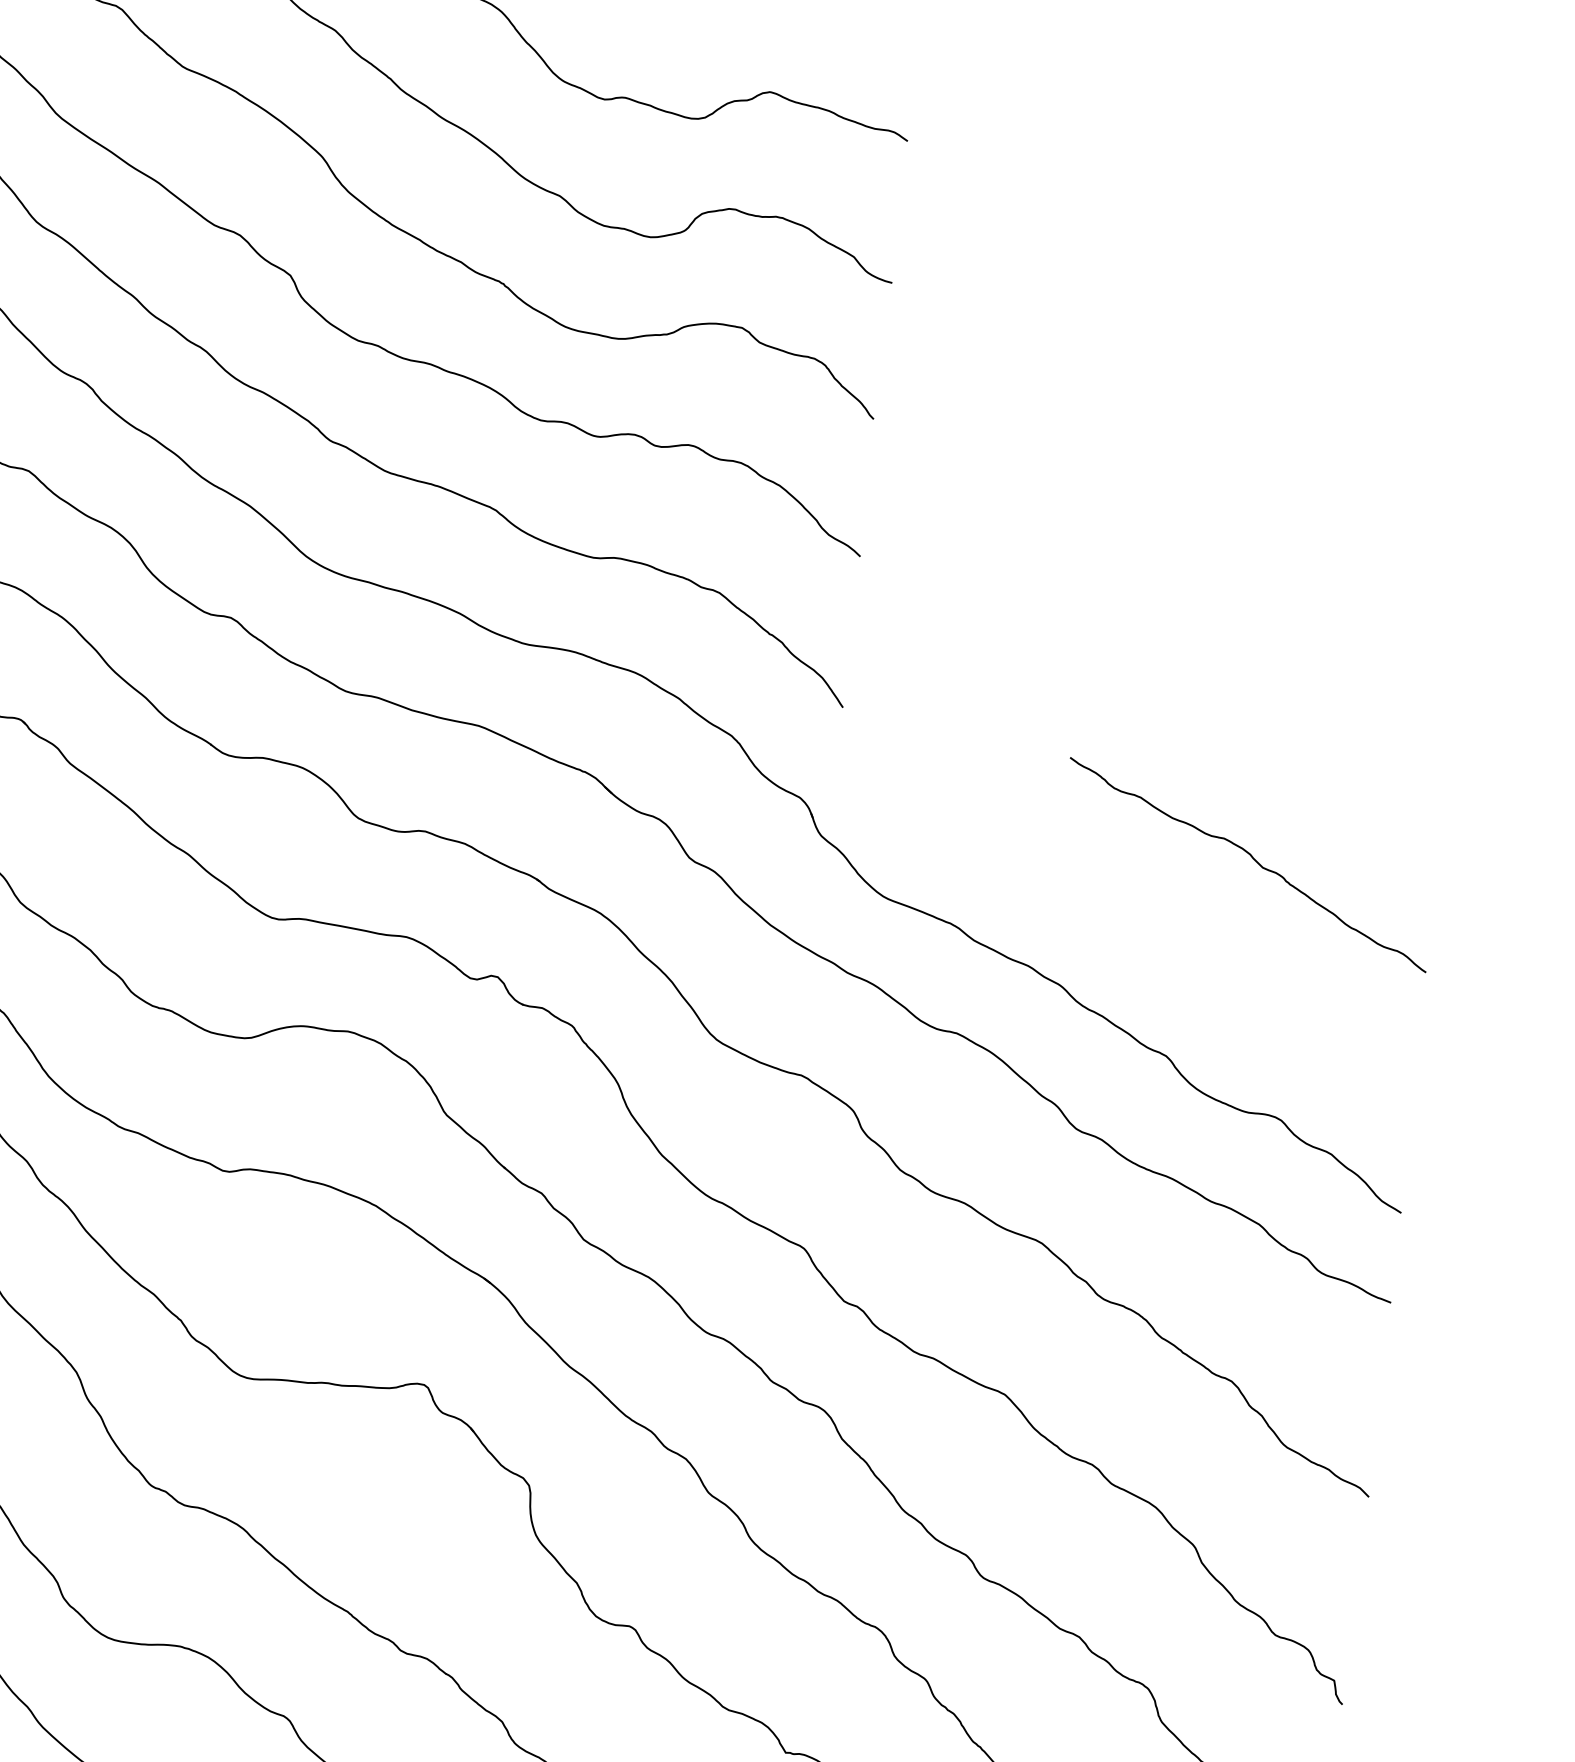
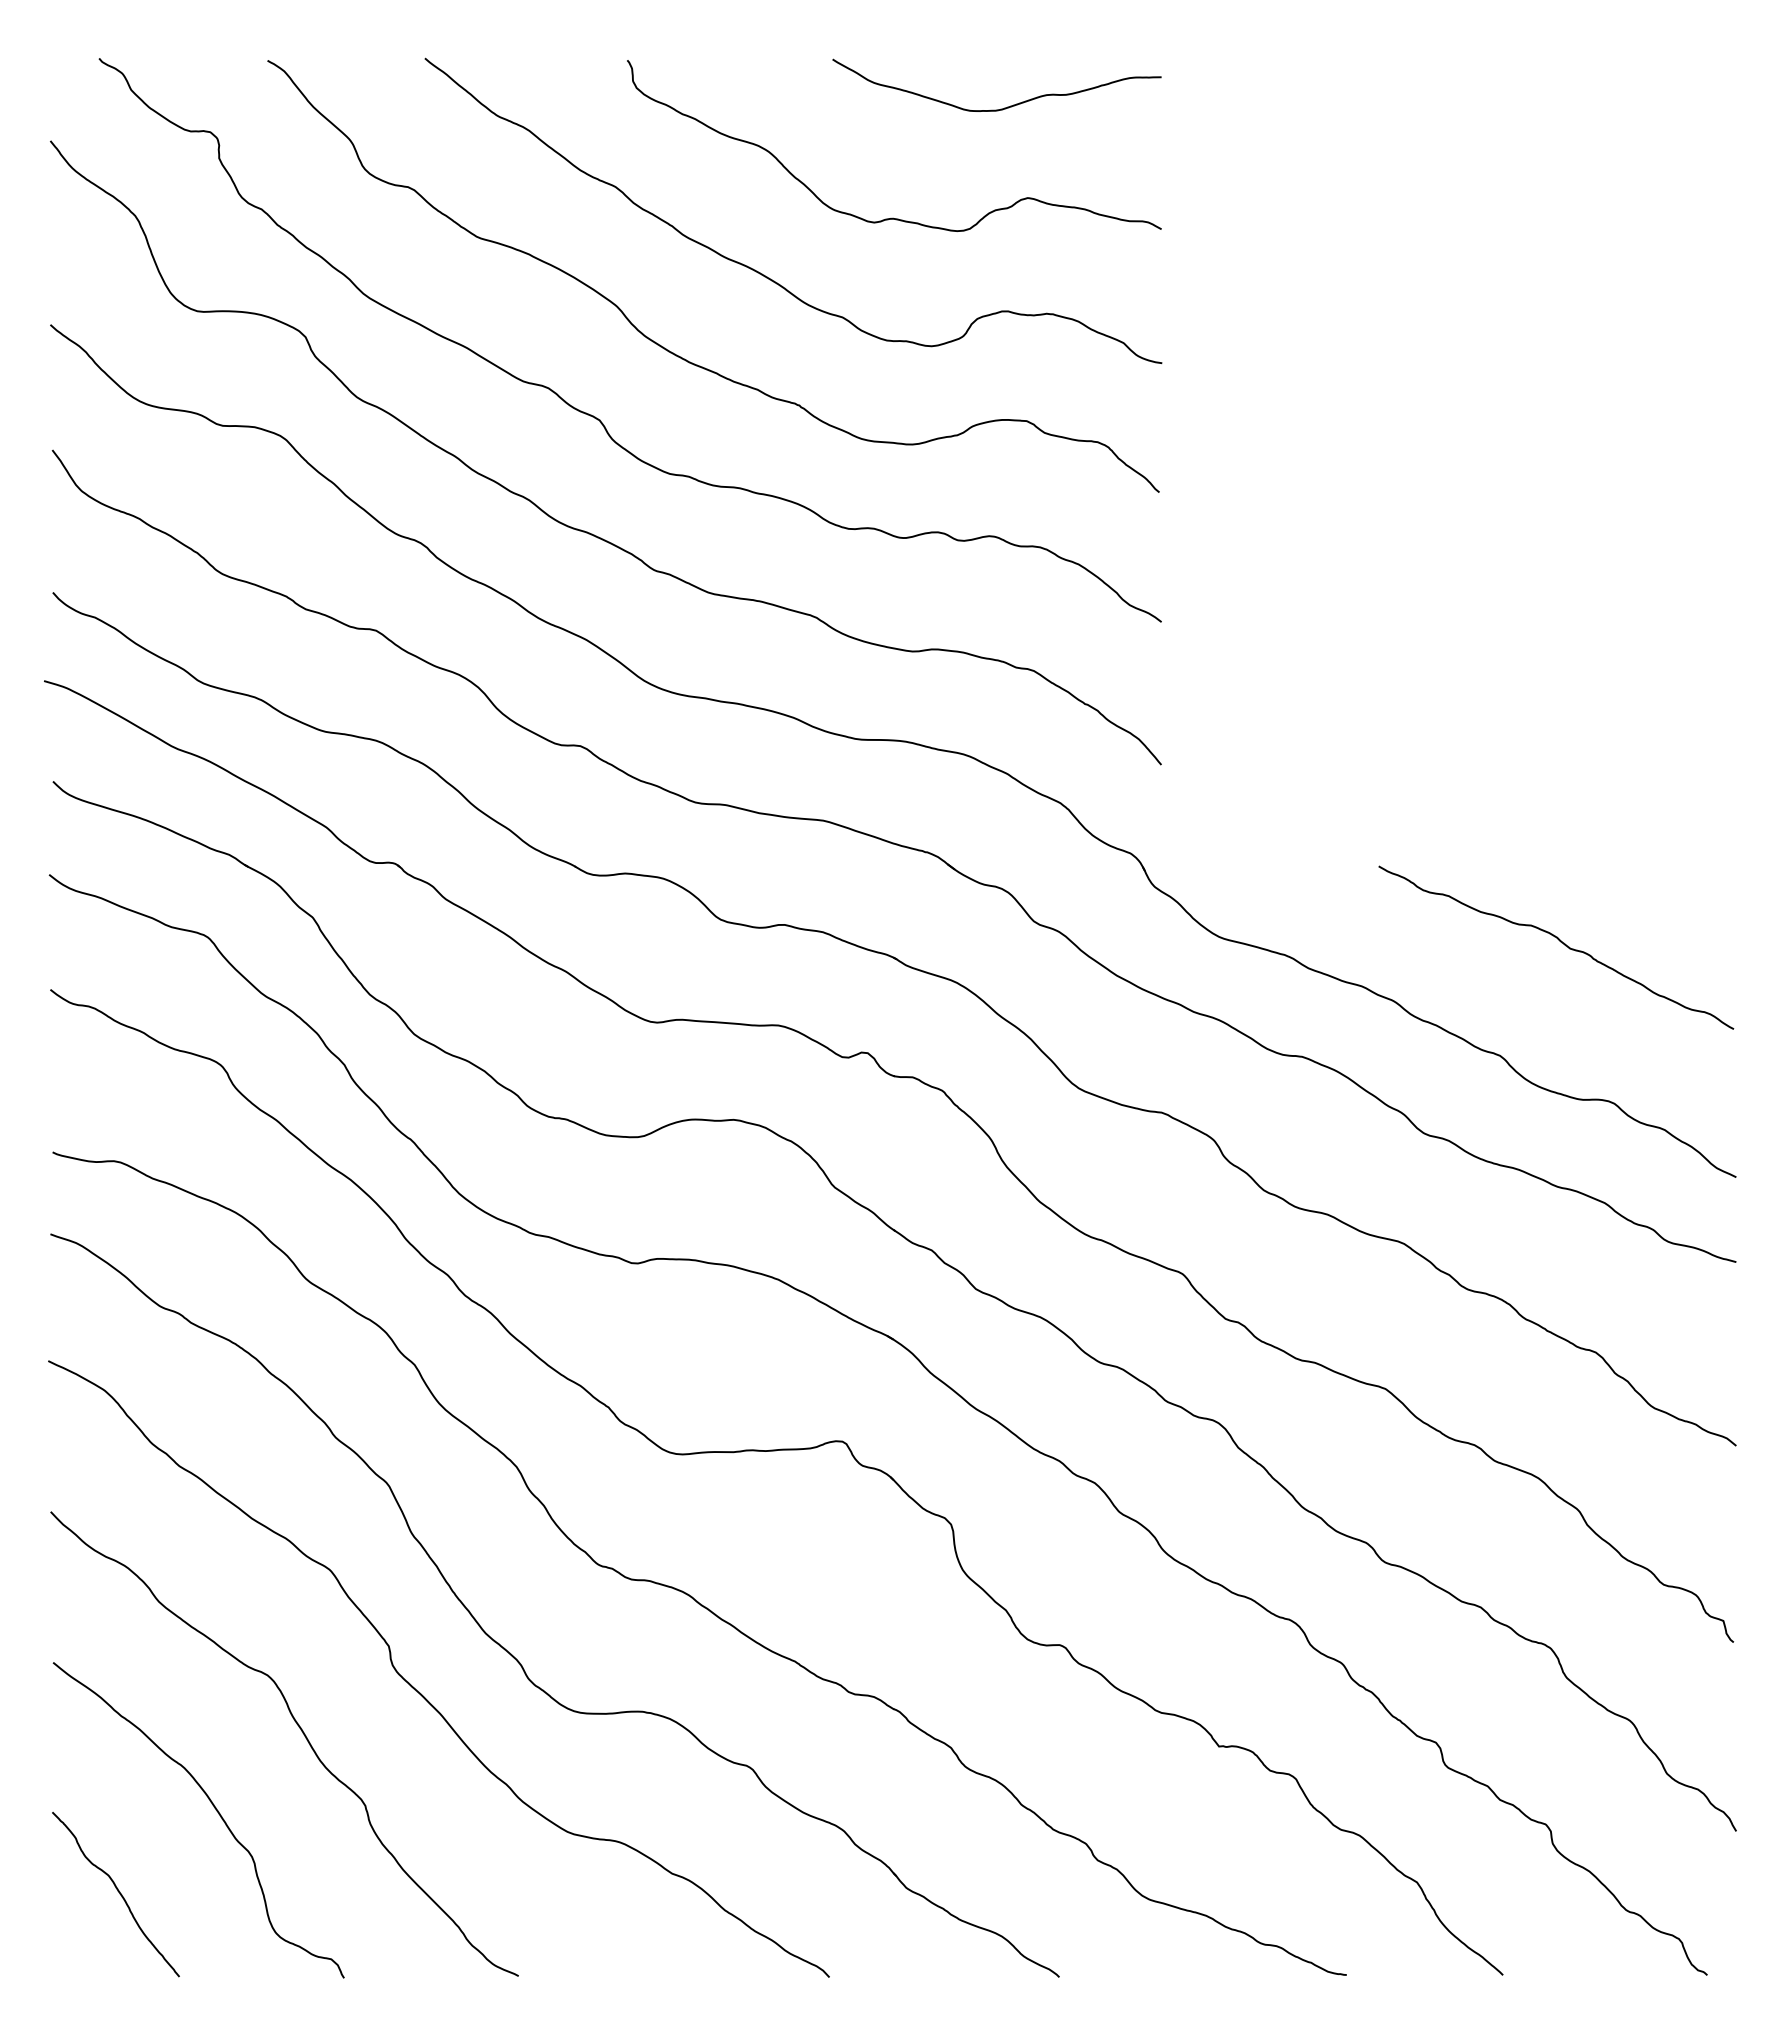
curve: (1253, 860) -> (1560, 942), moved

